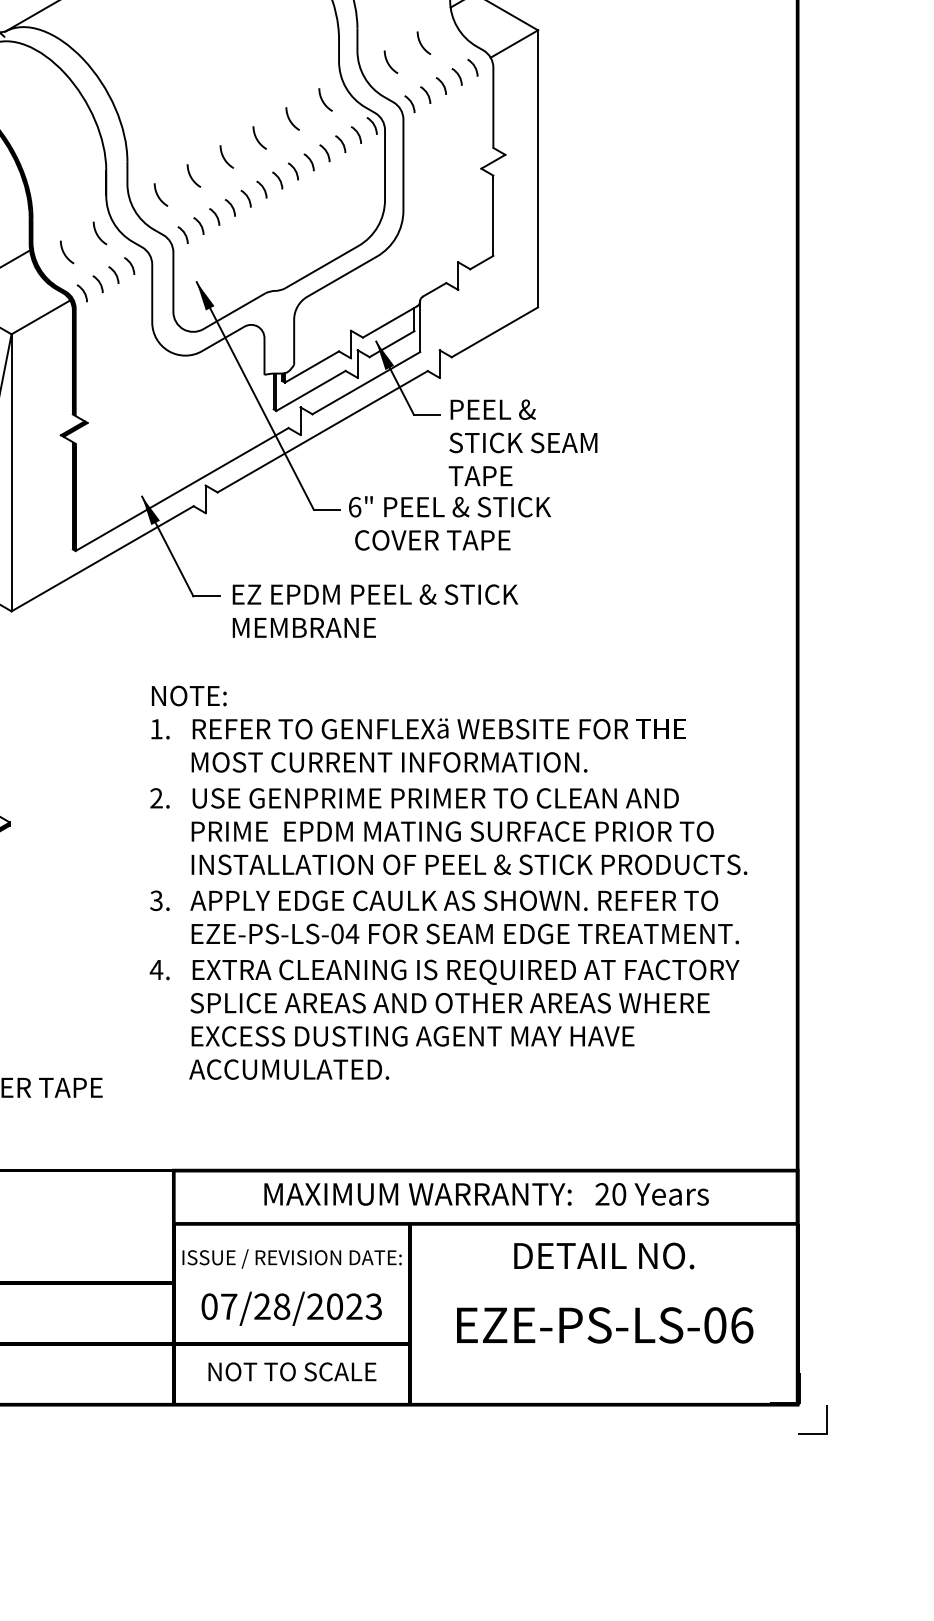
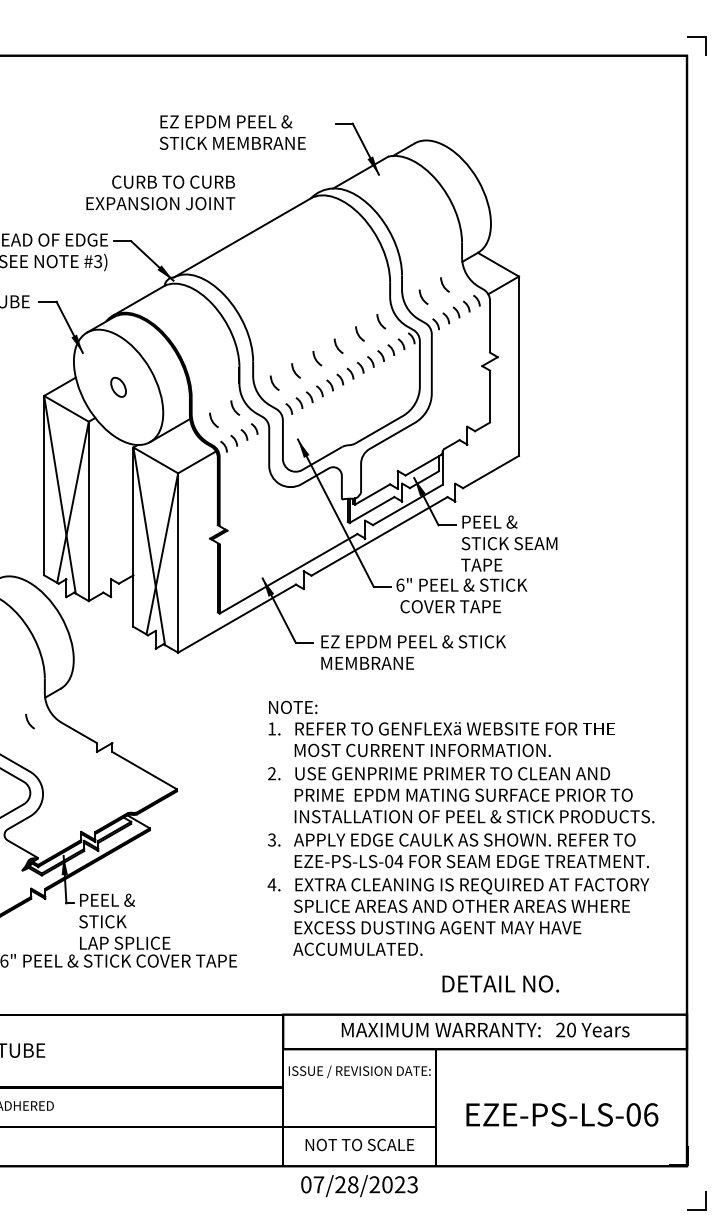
text: (603, 1255) -> (500, 983), moved
text: (291, 1309) -> (359, 1186), moved
line: (826, 1419) -> (705, 1200), moved

